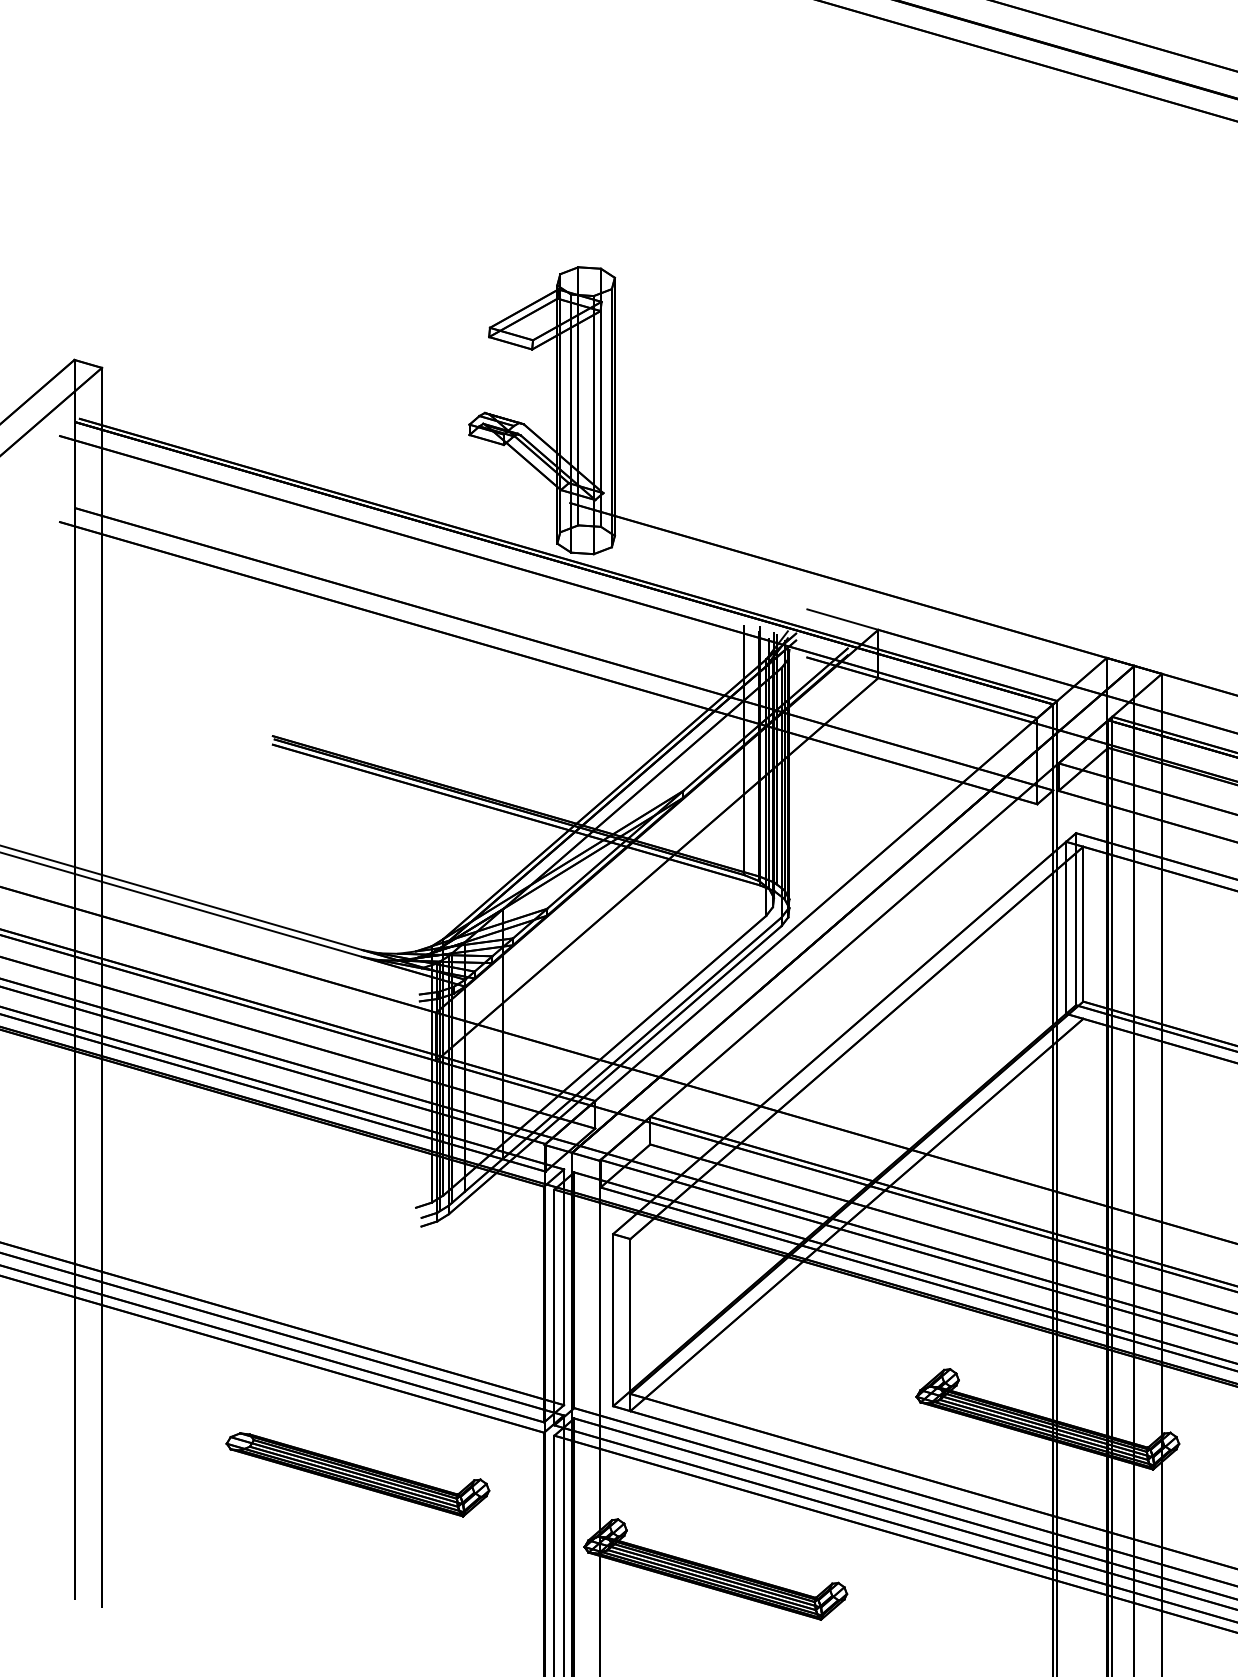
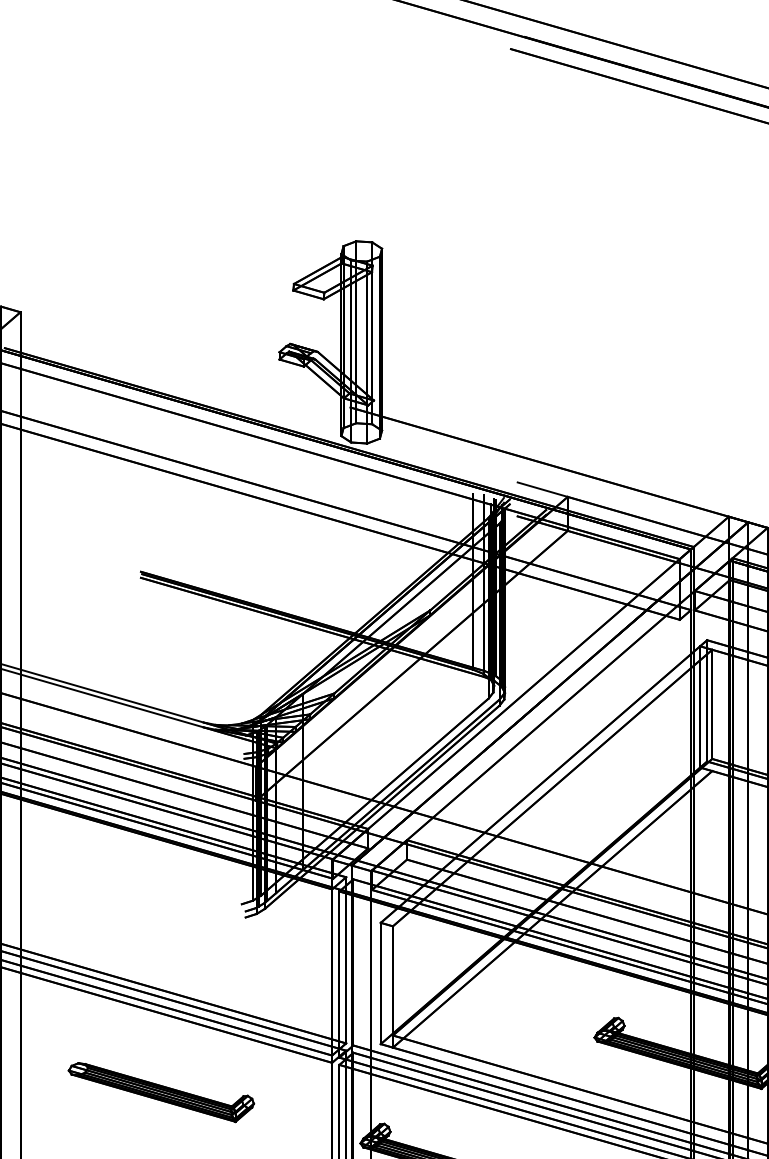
part: (357, 1474) -> (161, 1092), moved

